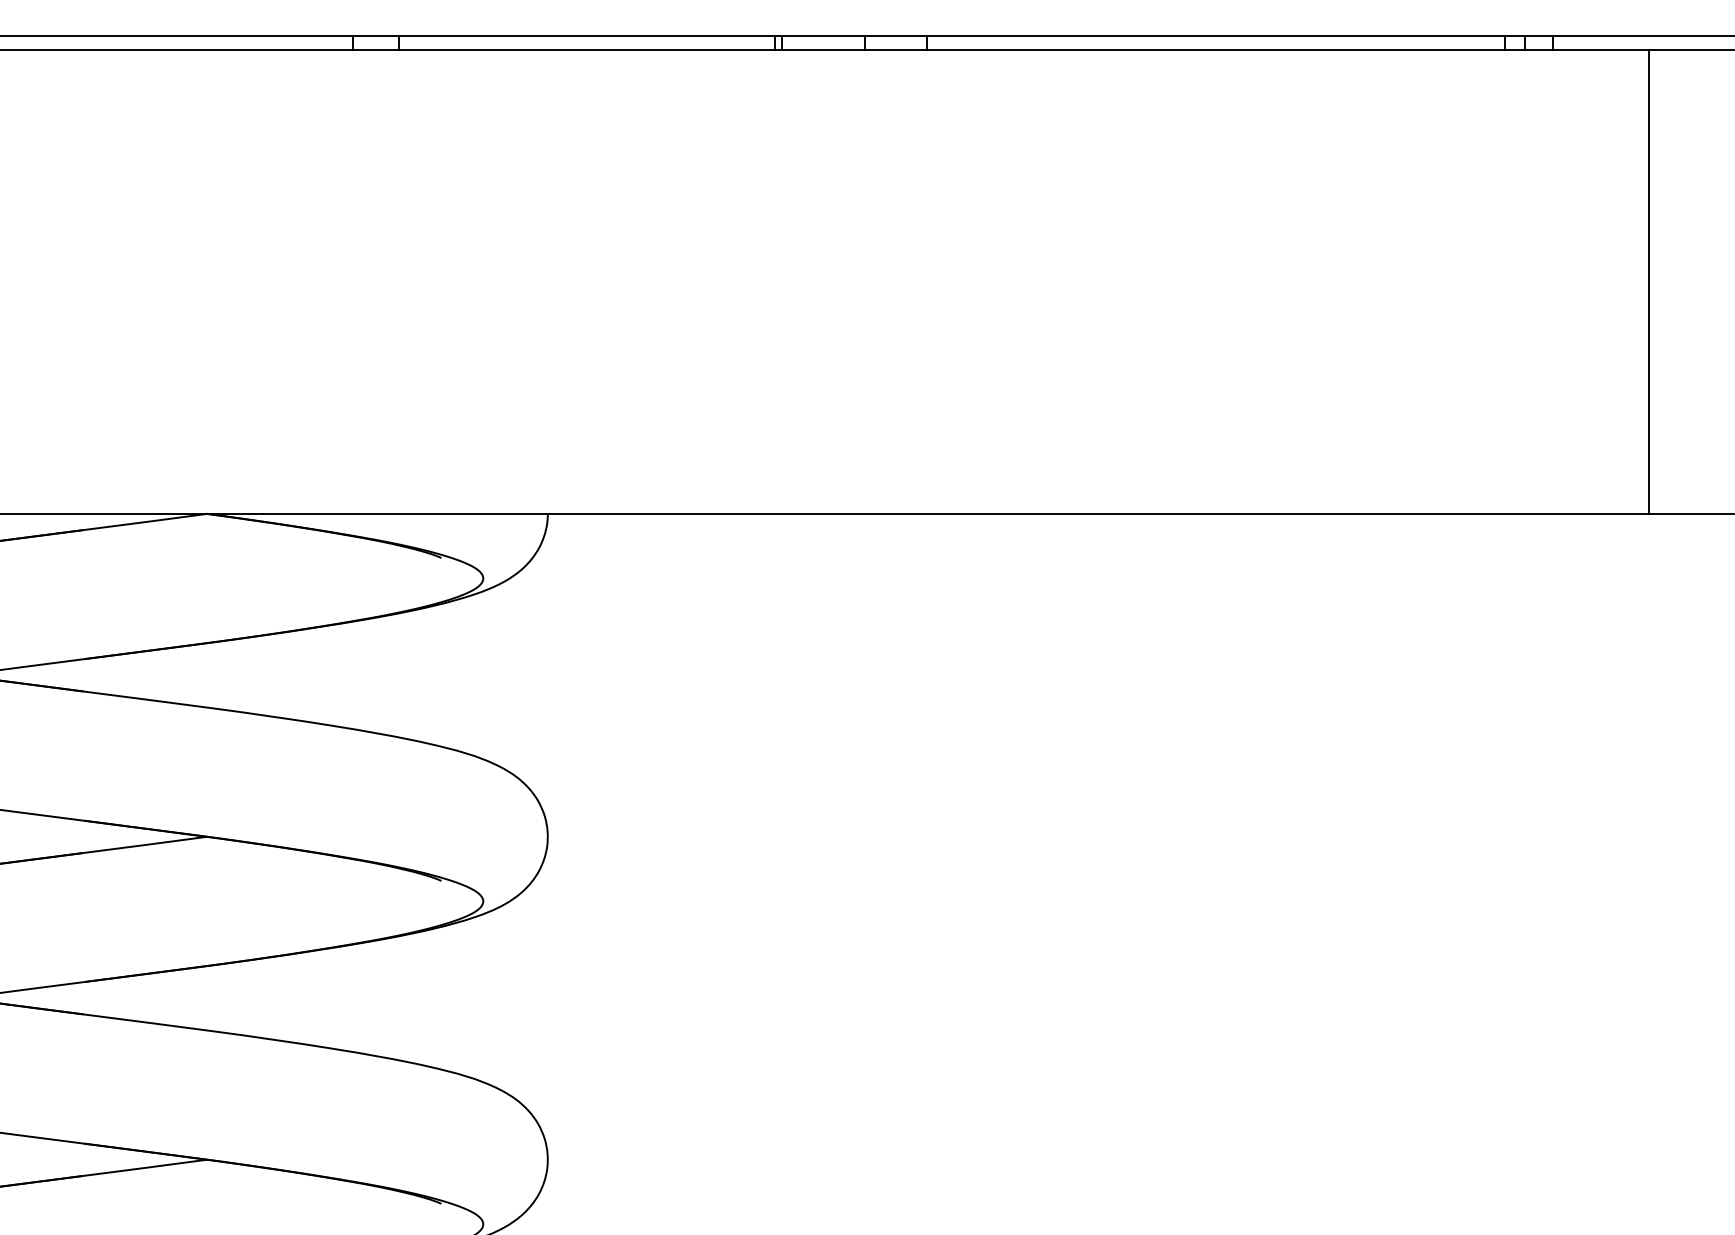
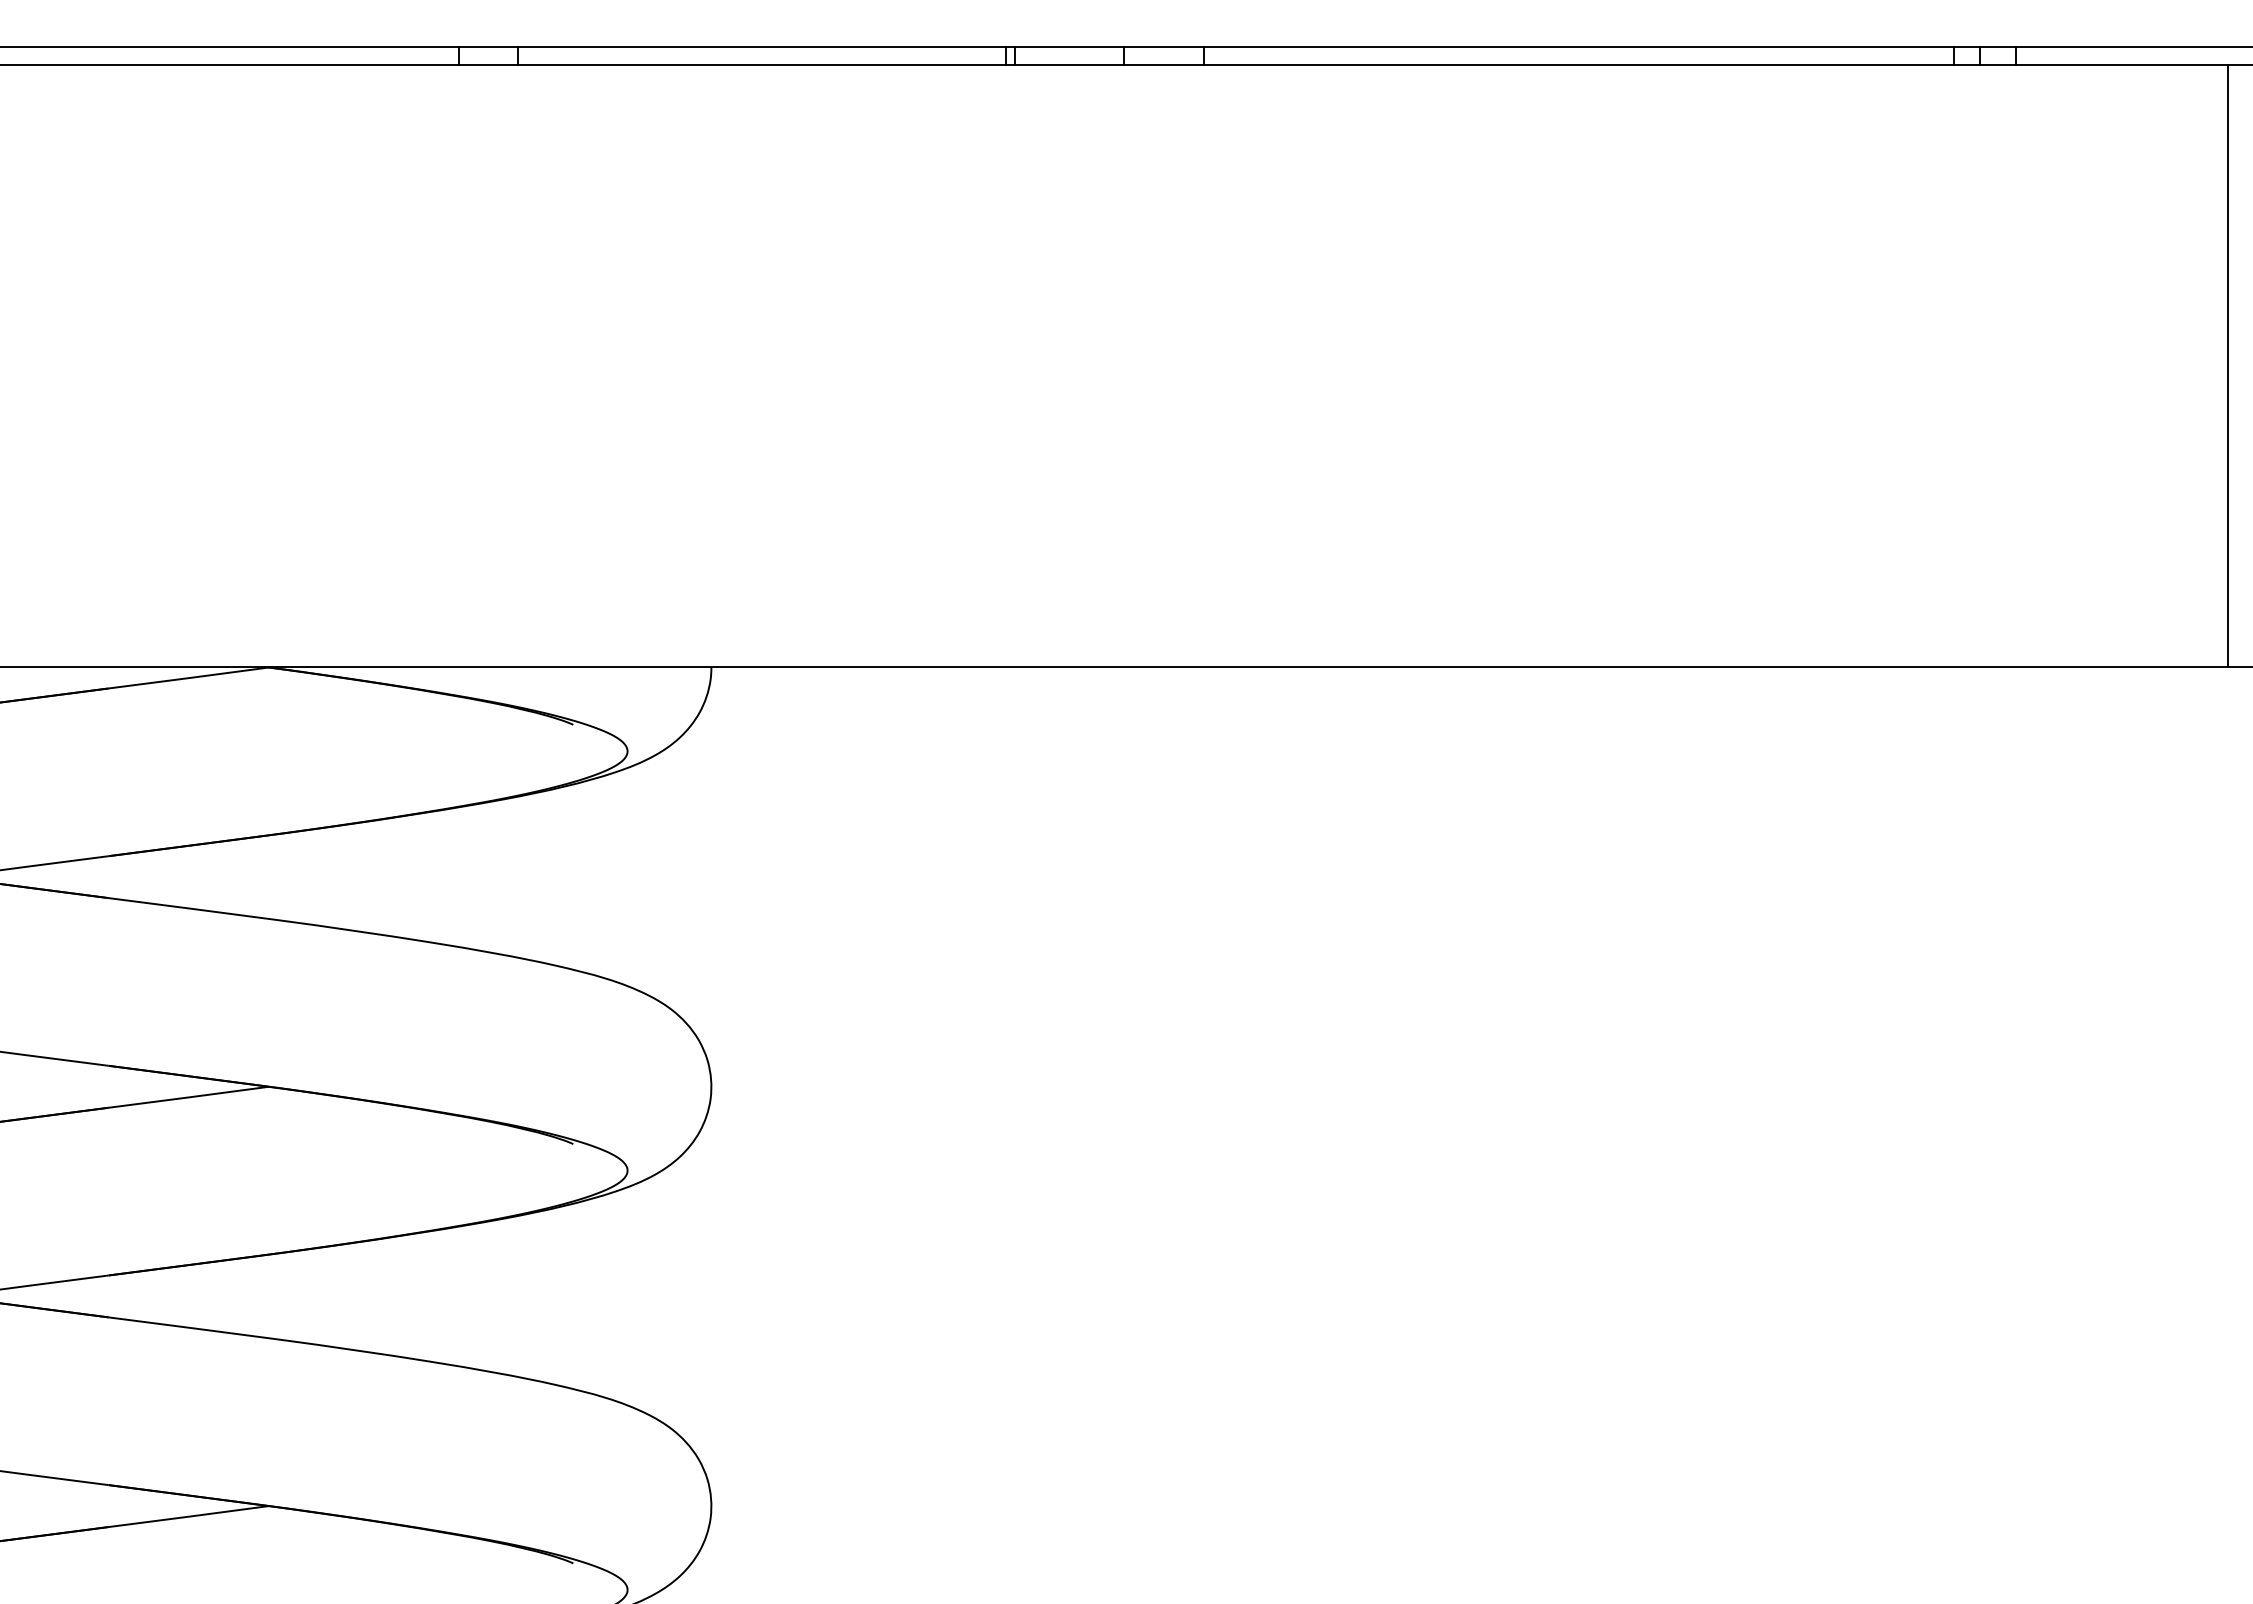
line: (1648, 281) -> (2227, 365), moved

